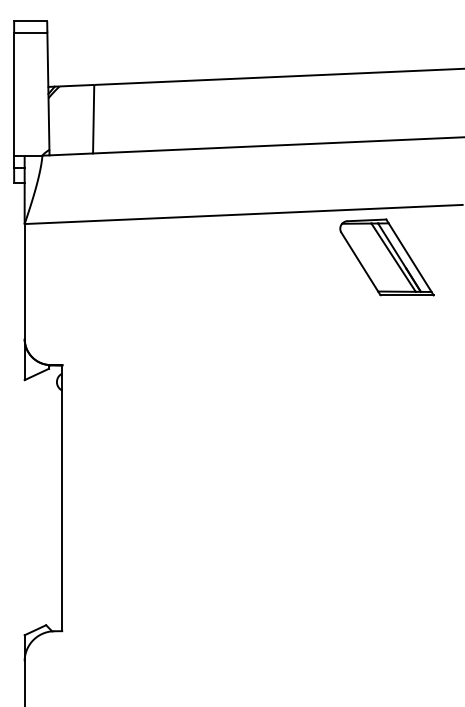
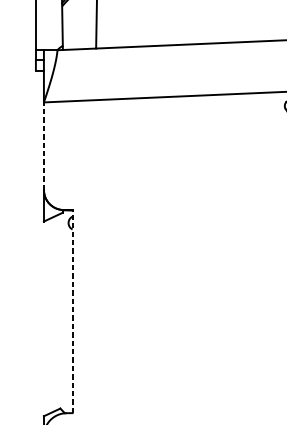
line: (24, 280) -> (43, 145), solid -> dashed
line: (62, 498) -> (72, 311), solid -> dashed

